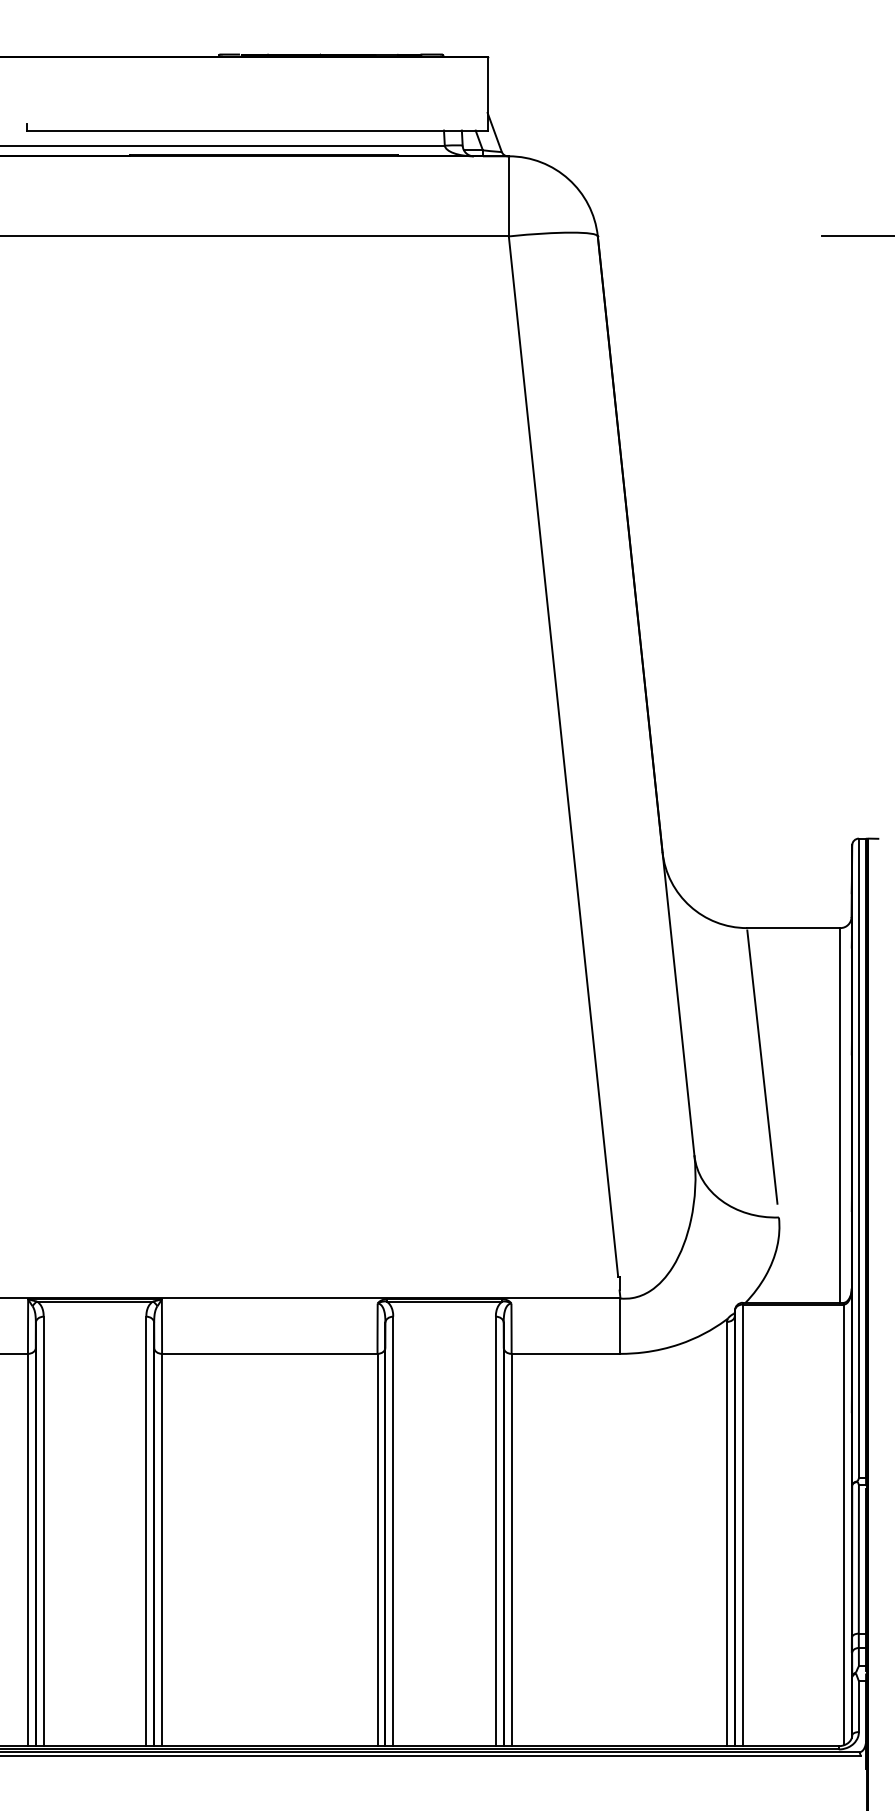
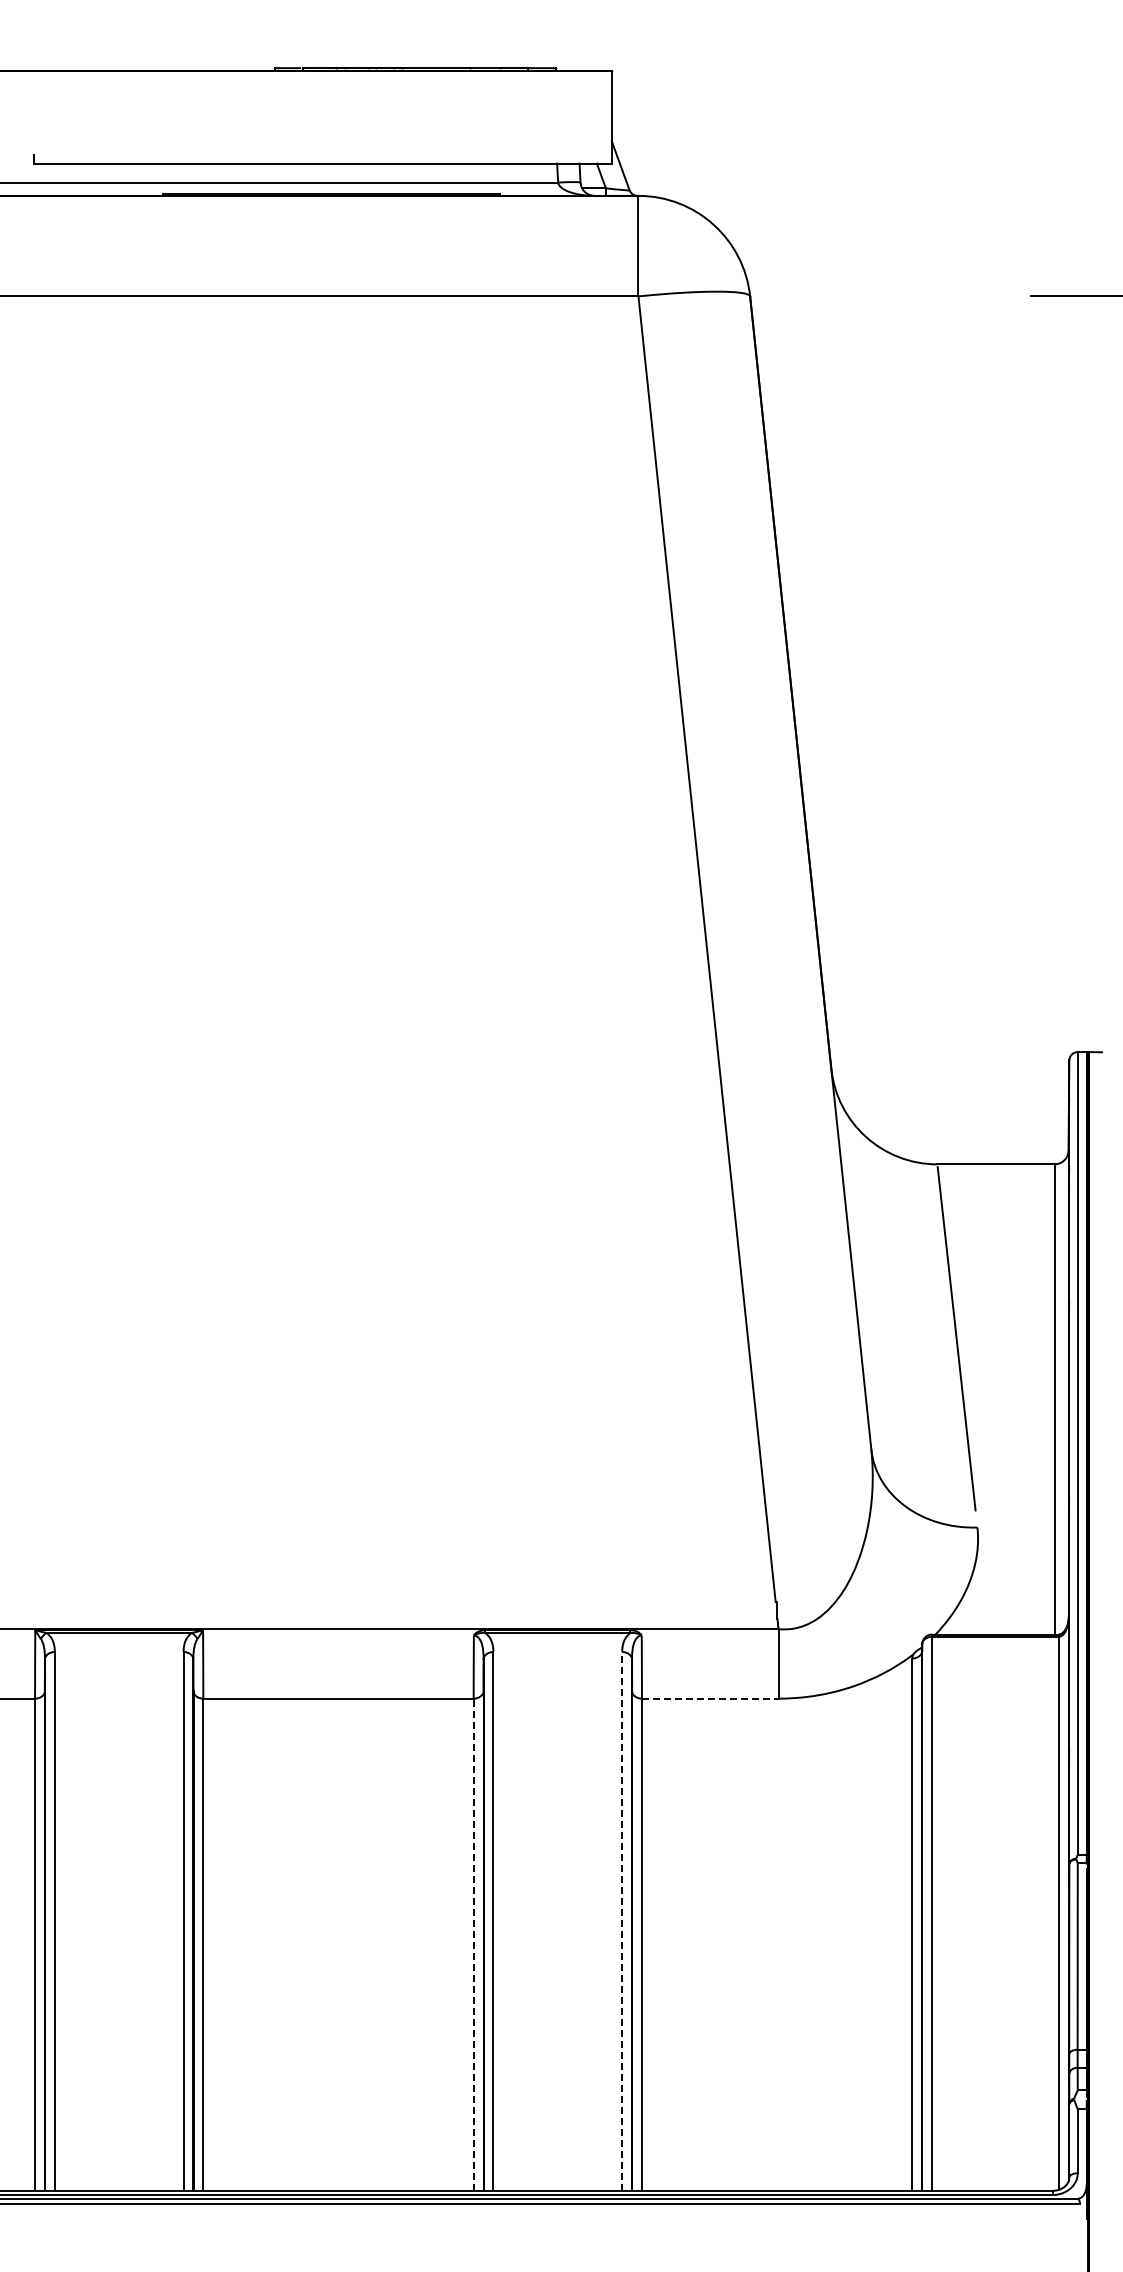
line: (566, 1353) -> (710, 1698), solid -> dashed
line: (496, 1530) -> (622, 1920), solid -> dashed
line: (377, 1549) -> (473, 1944), solid -> dashed

